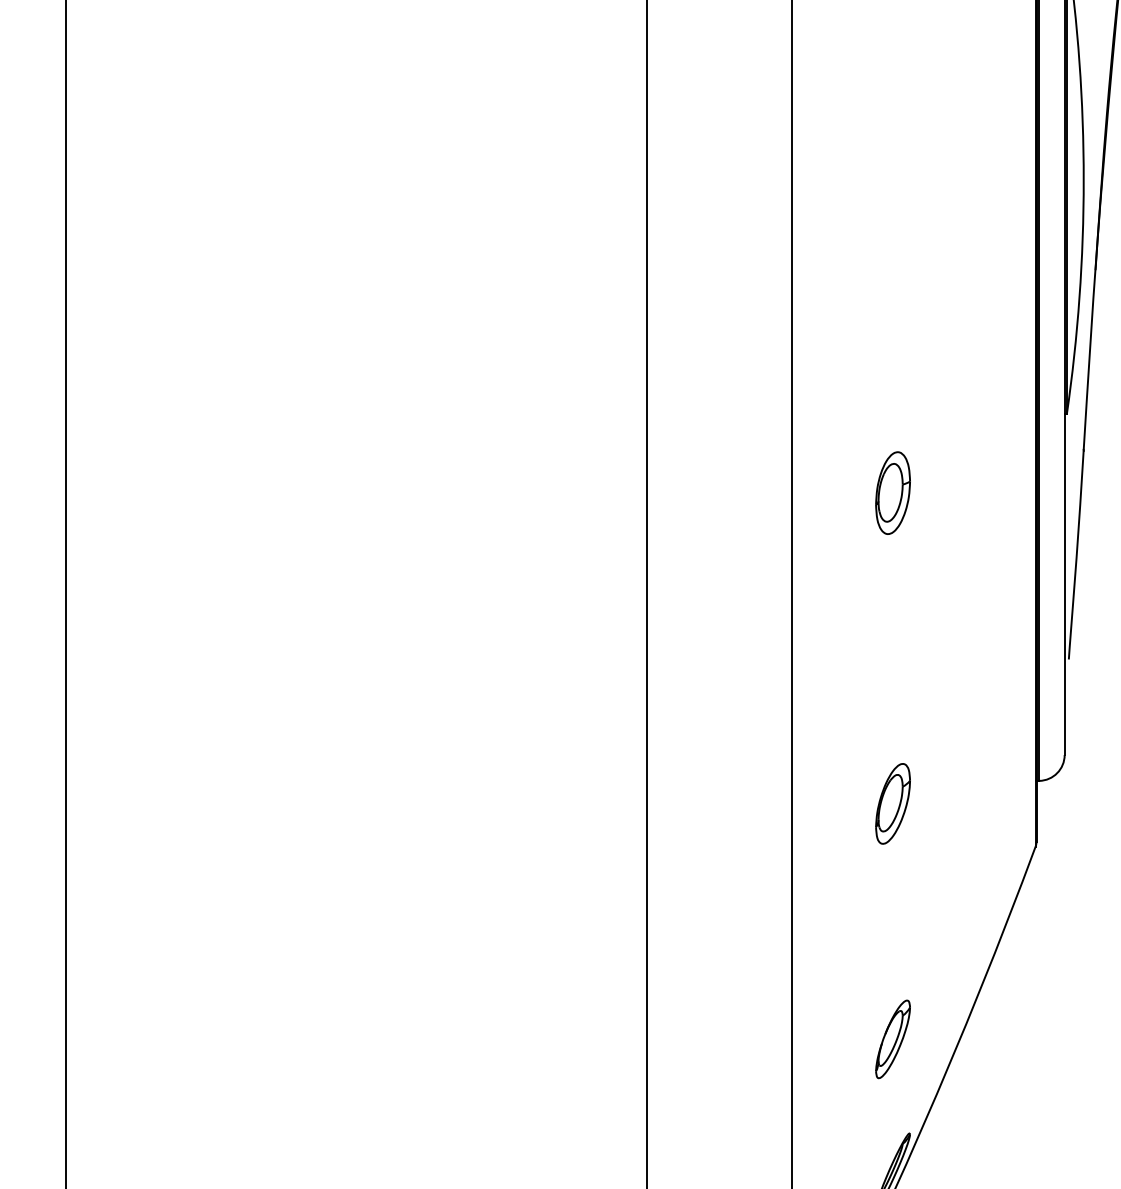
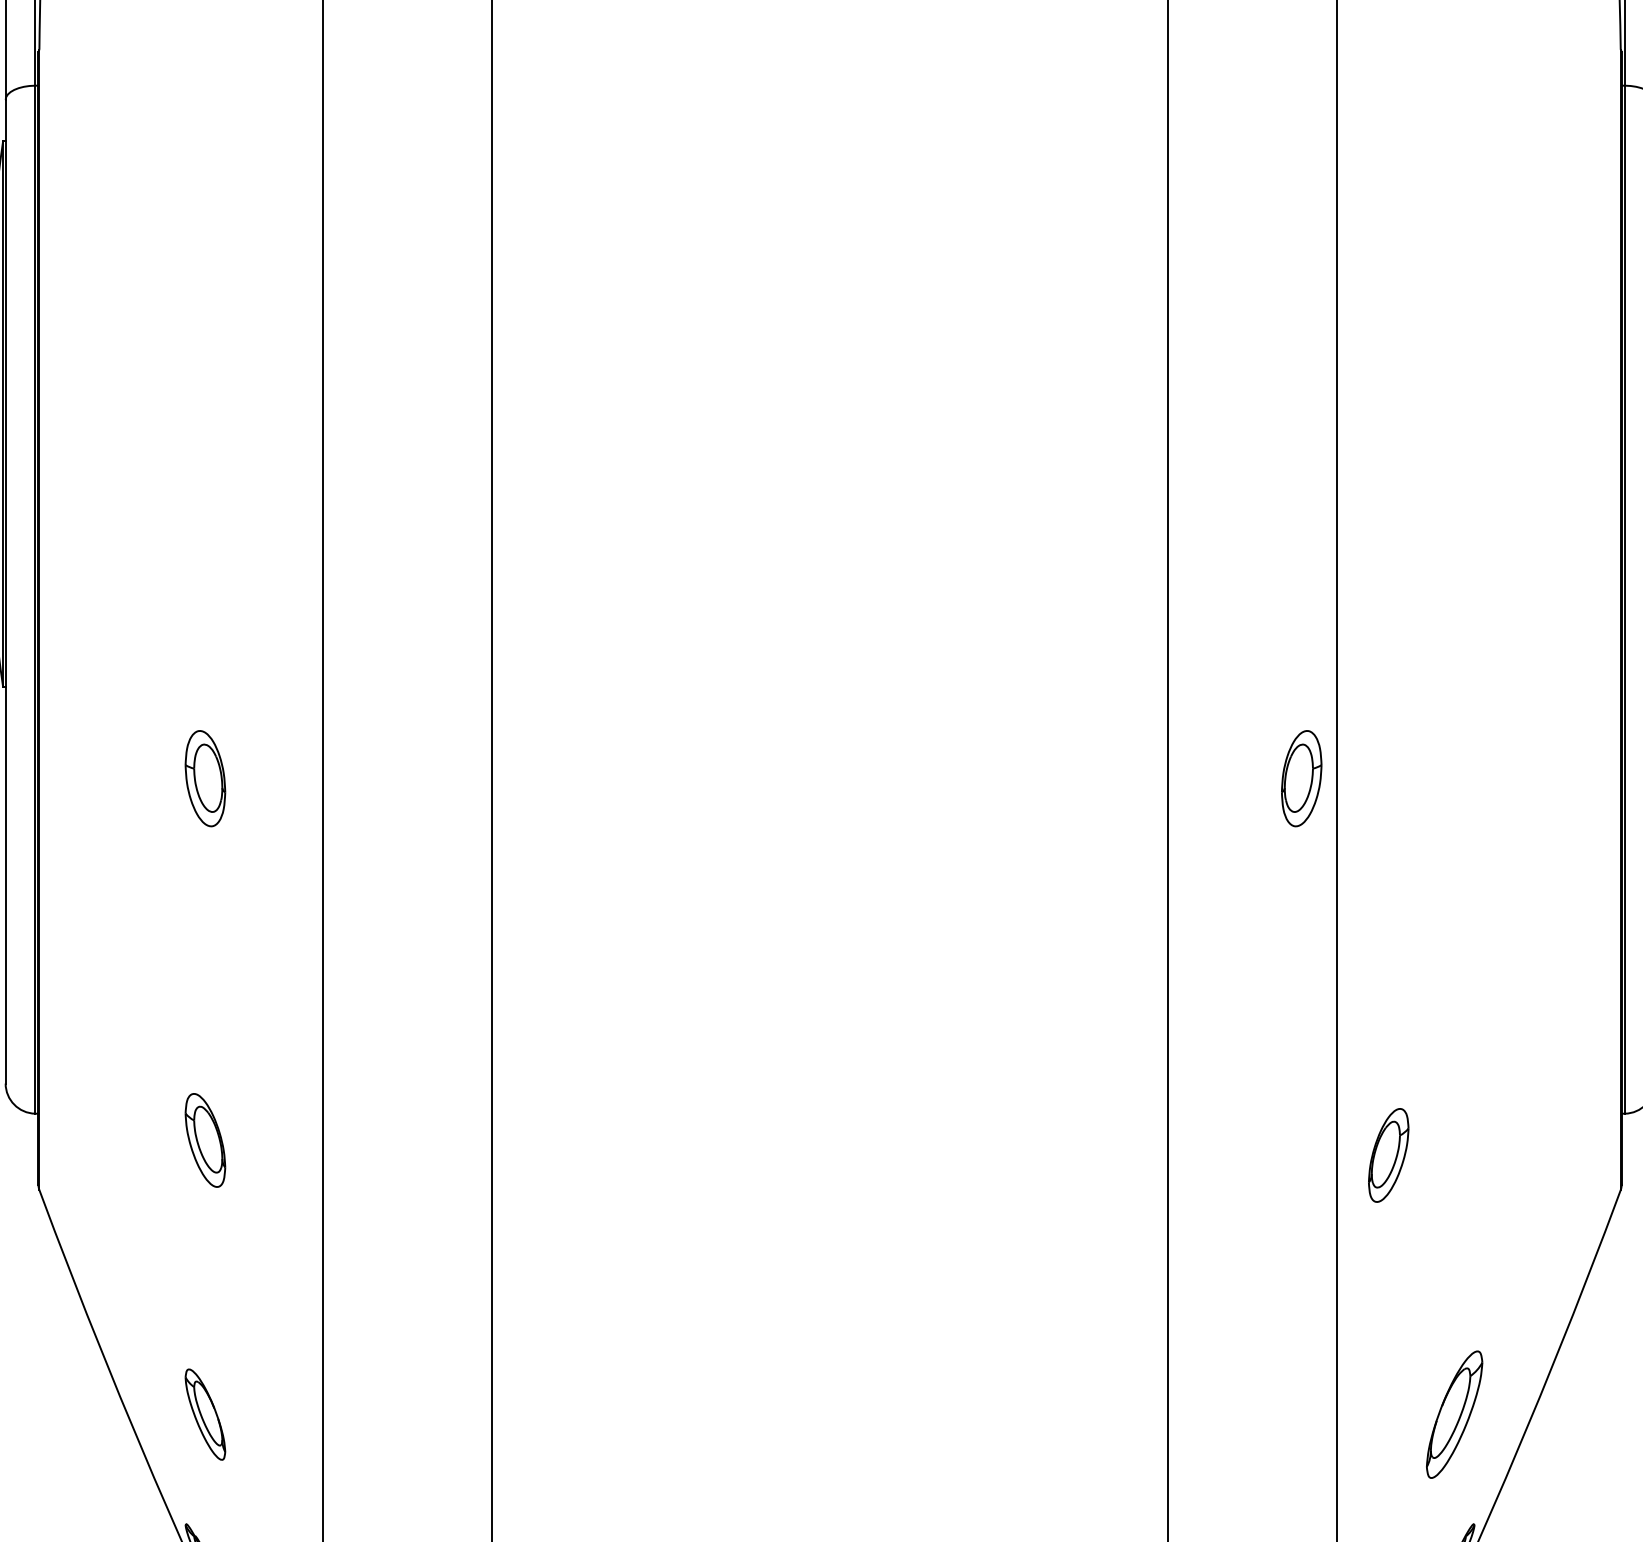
part: (892, 493) -> (1301, 778), moved
part: (892, 803) -> (1388, 1155), moved
part: (892, 1039) -> (1454, 1414), size x1.4

